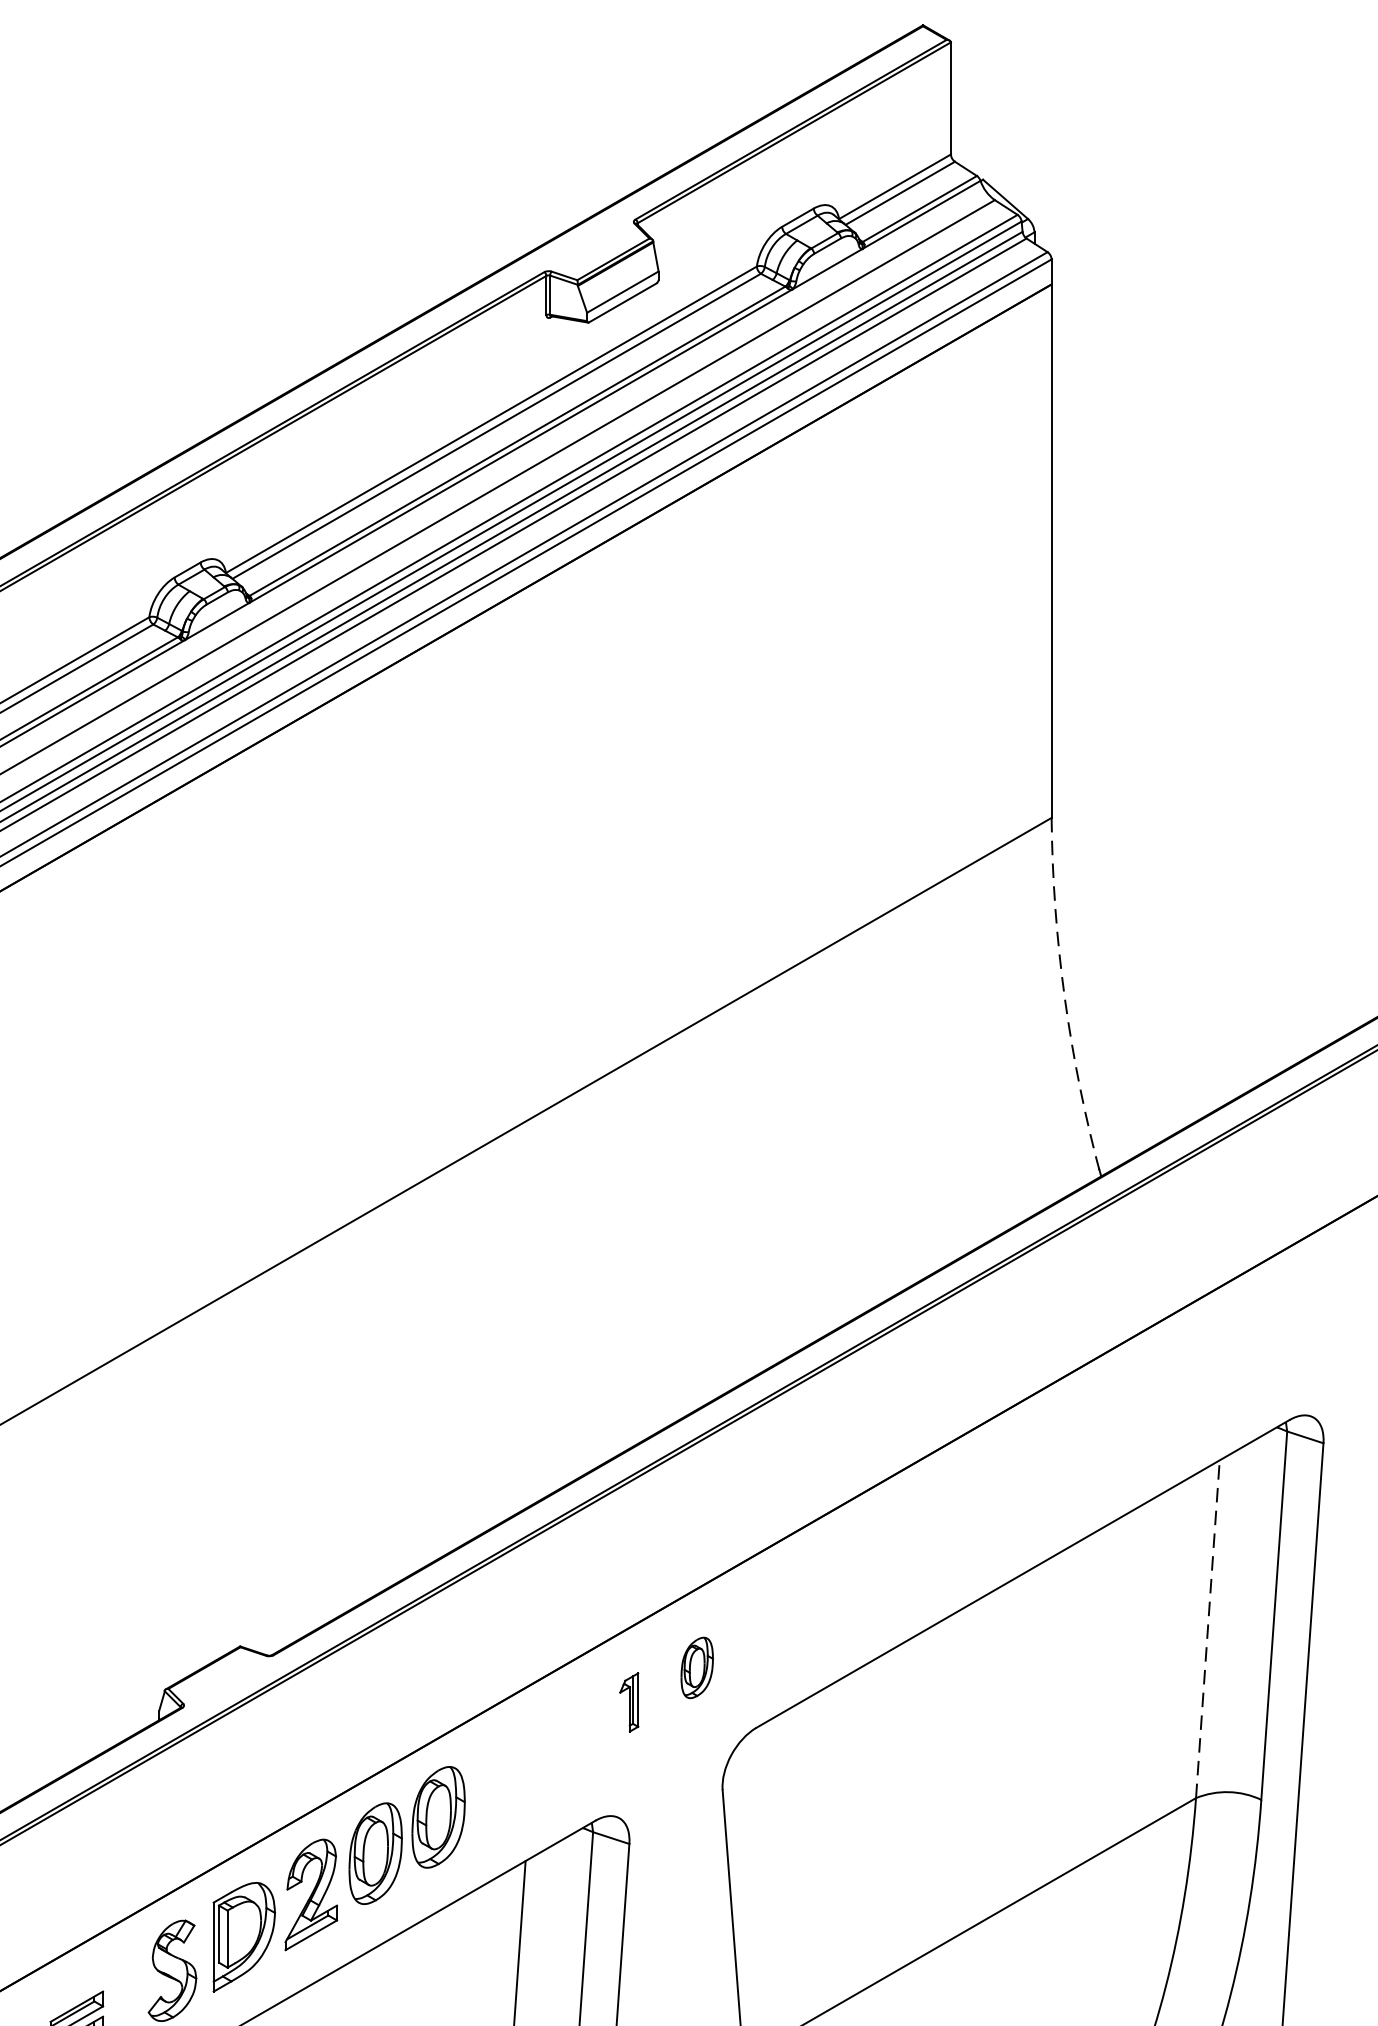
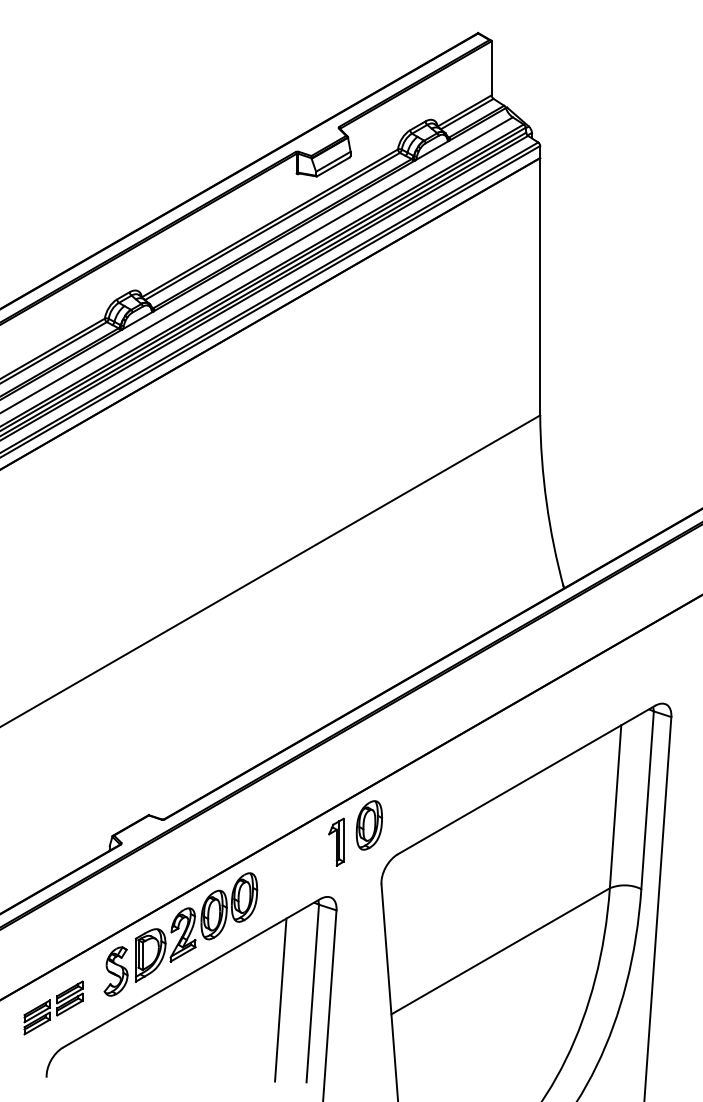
arc: (1064, 998) -> (546, 502), dashed -> solid
line: (1207, 1628) -> (615, 806), dashed -> solid
part: (695, 1668) -> (368, 825), size x1.67
part: (629, 1701) -> (336, 841), size x1.67

